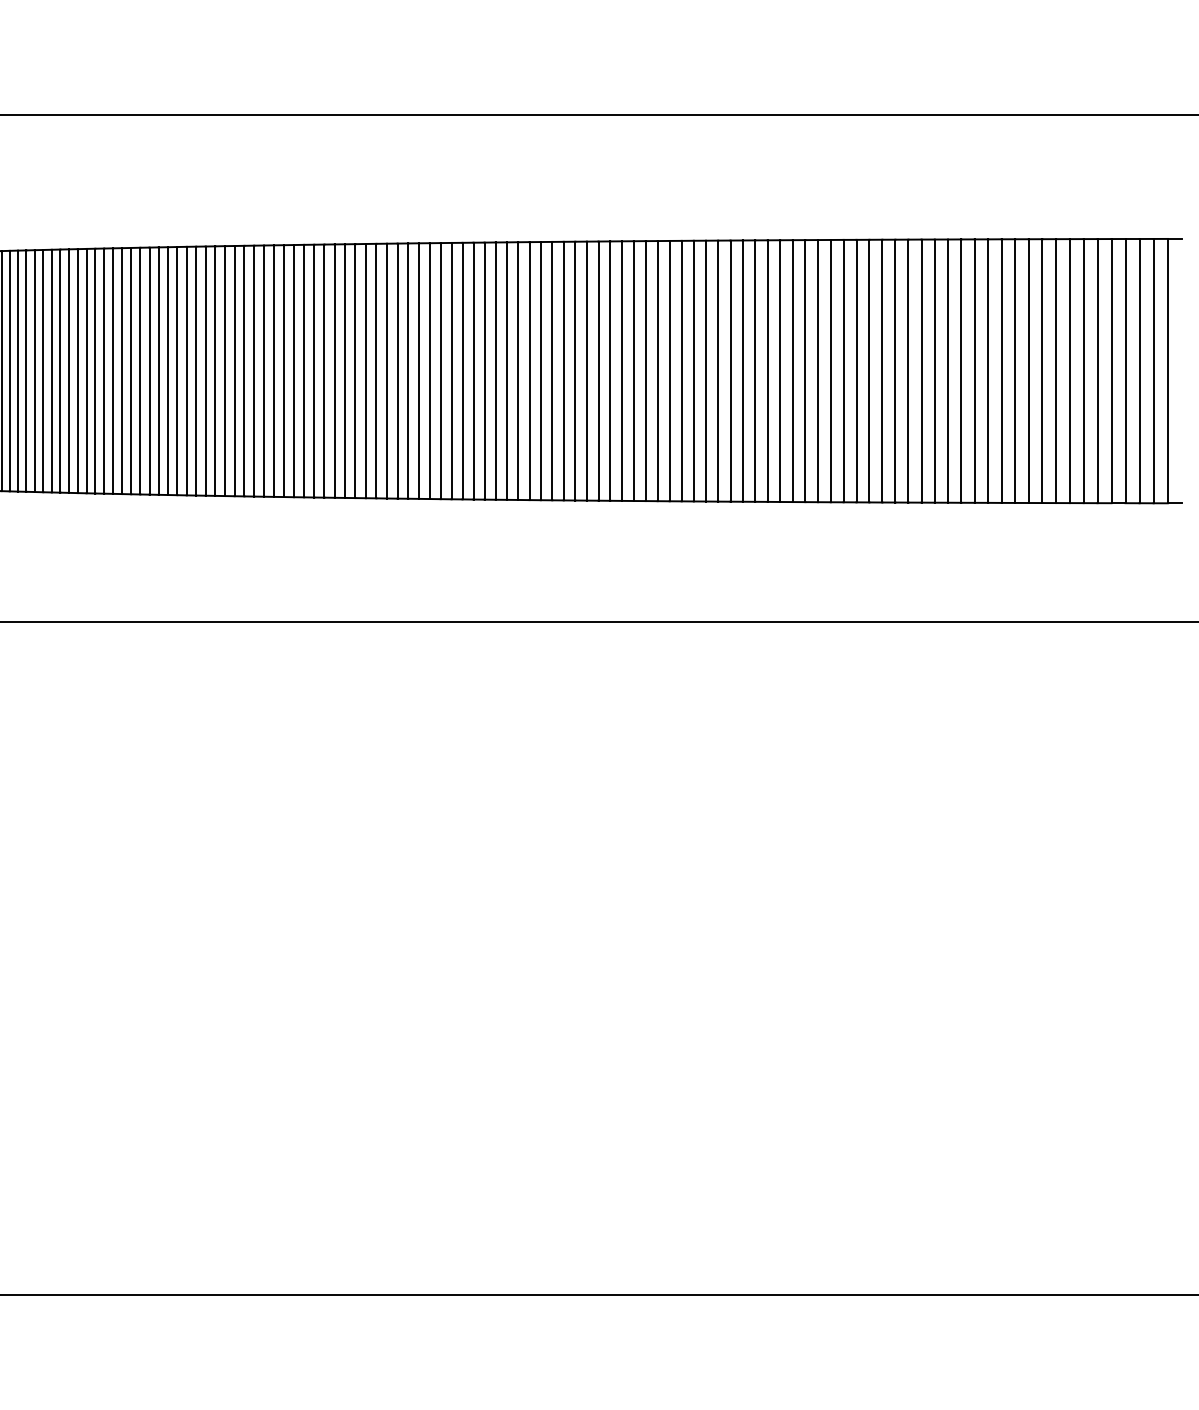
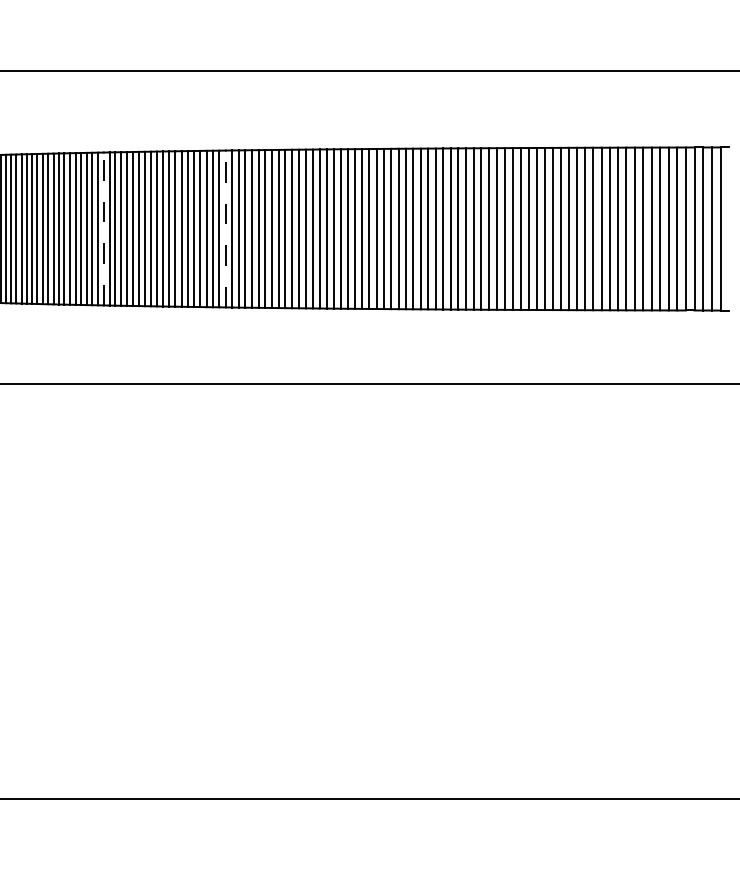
line: (167, 370) -> (103, 228), solid -> dashed
line: (365, 370) -> (225, 228), solid -> dashed

